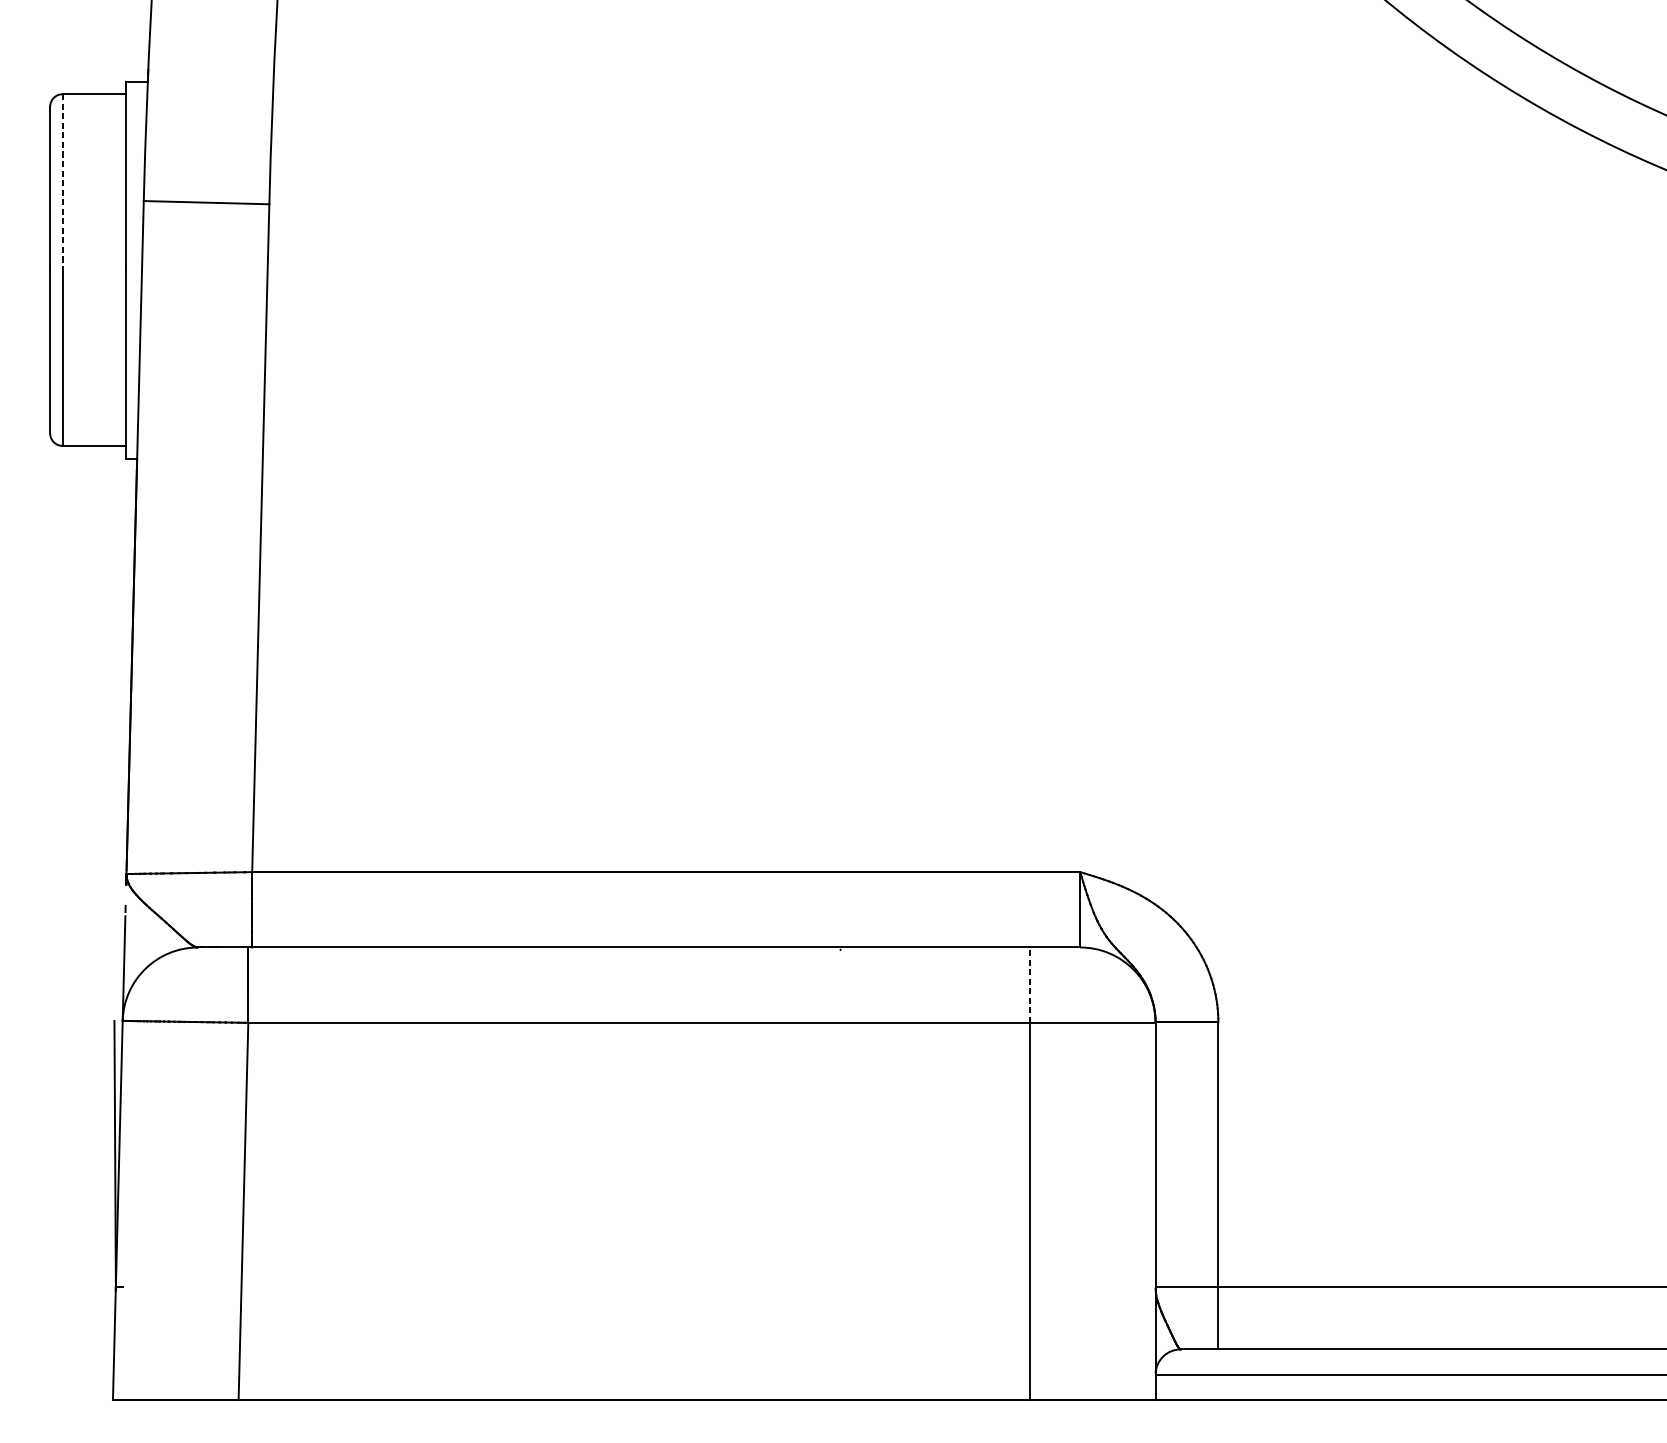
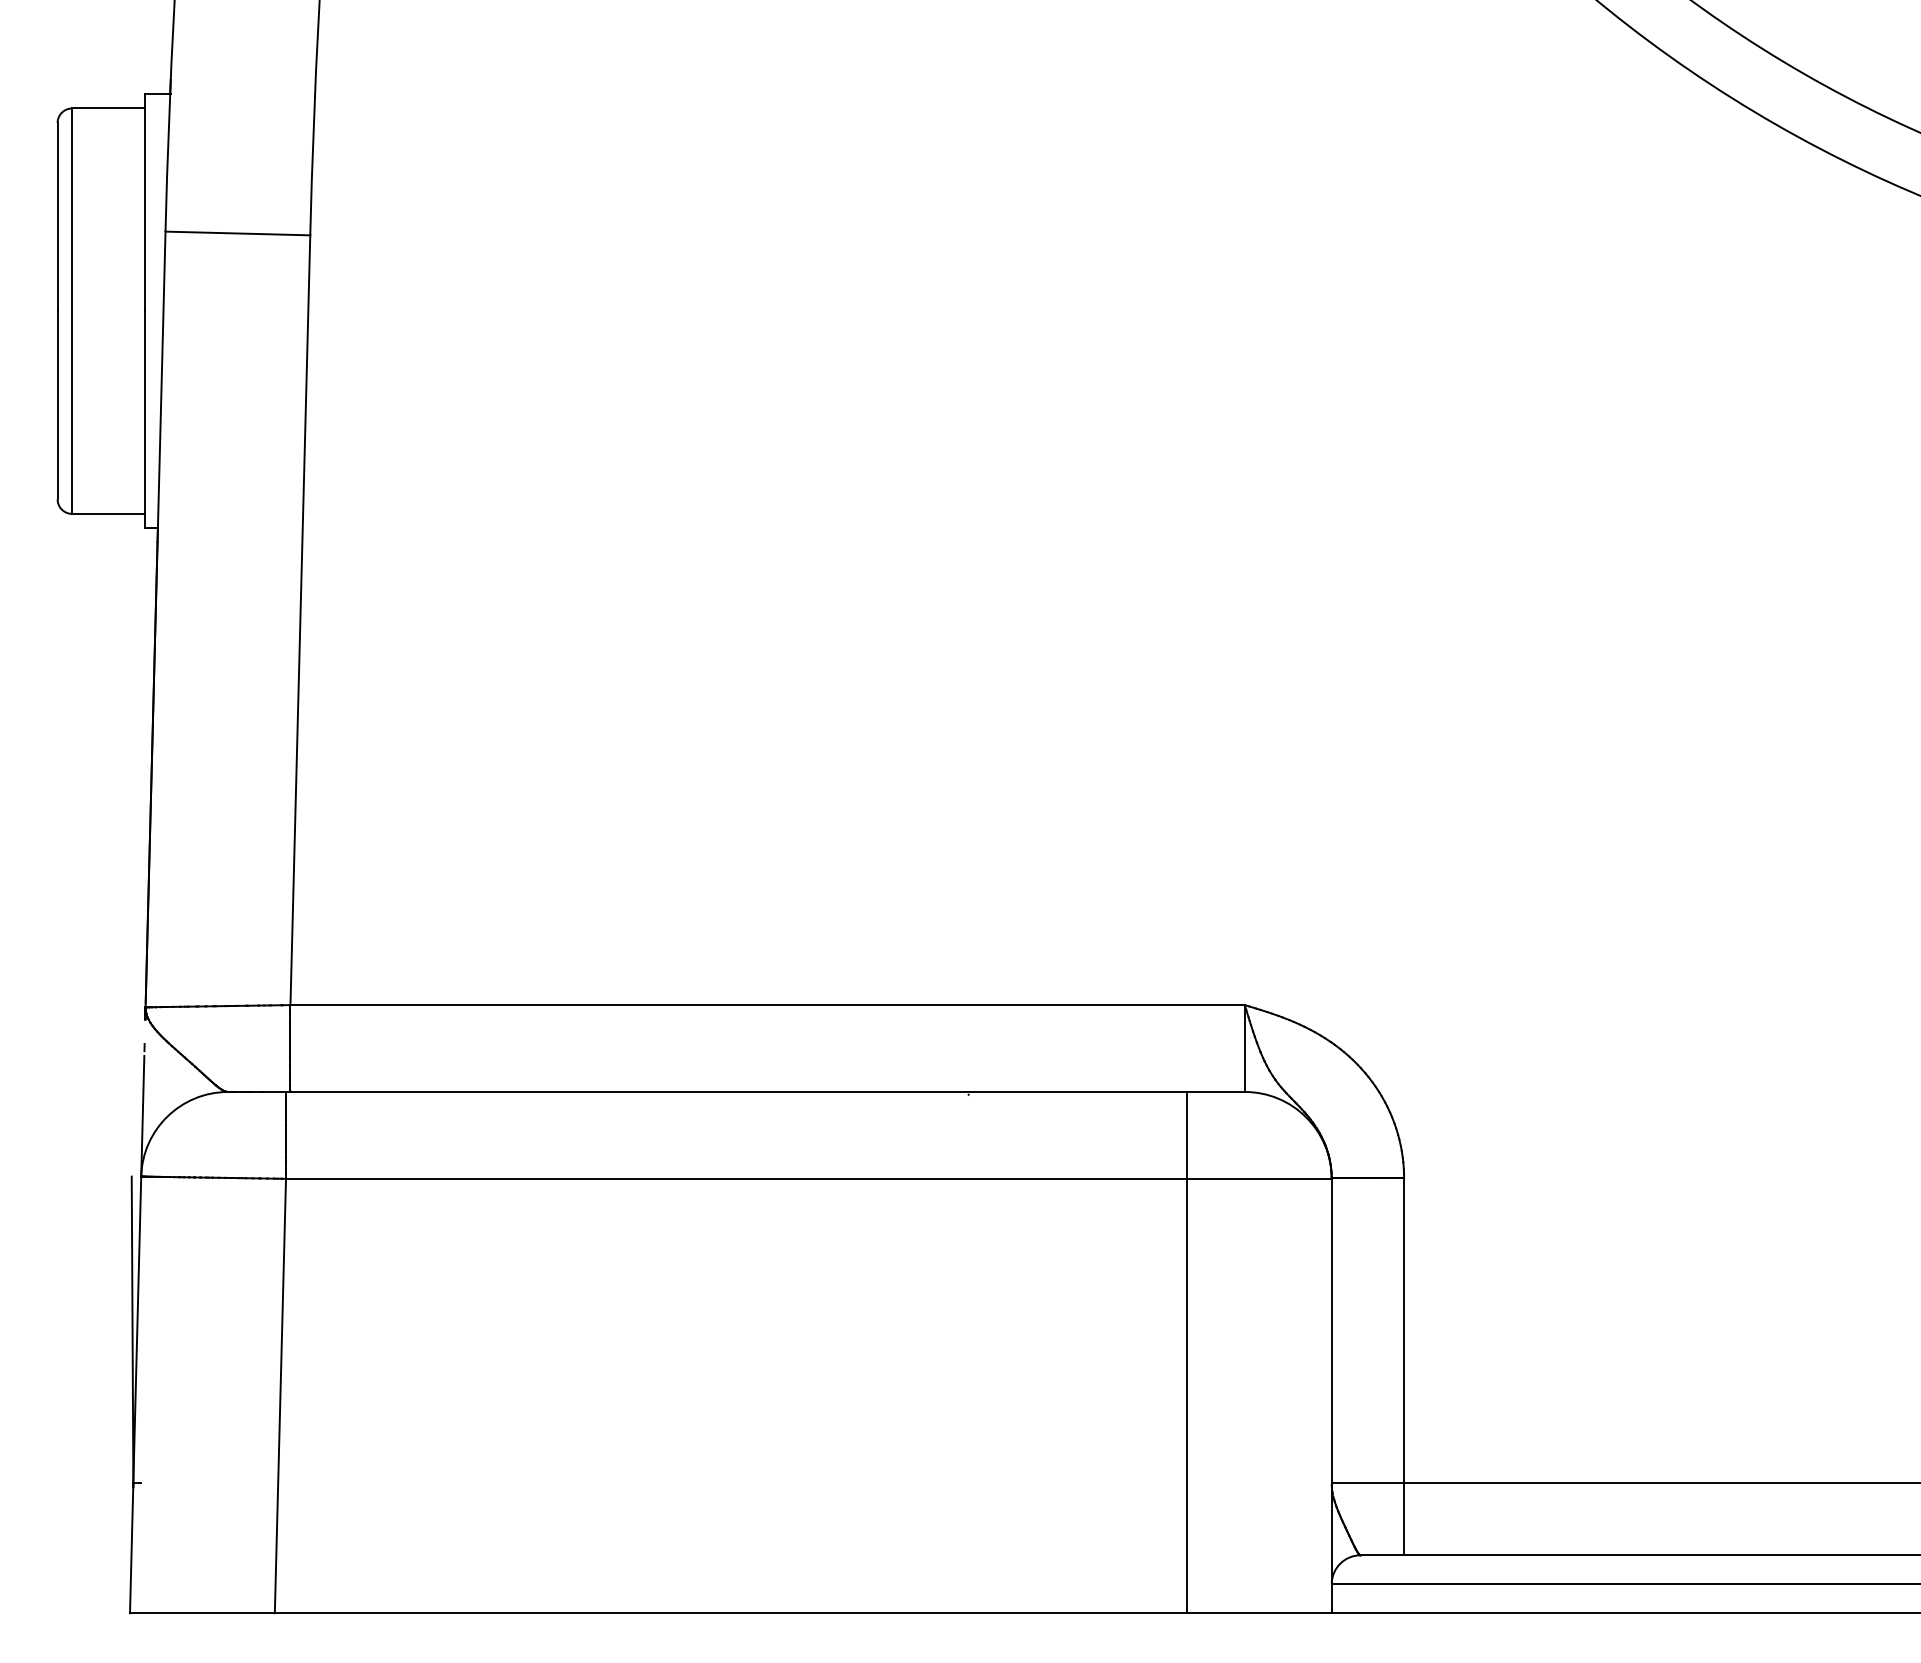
line: (63, 182) -> (72, 210), dashed -> solid
line: (1029, 984) -> (1186, 1134), dashed -> solid

